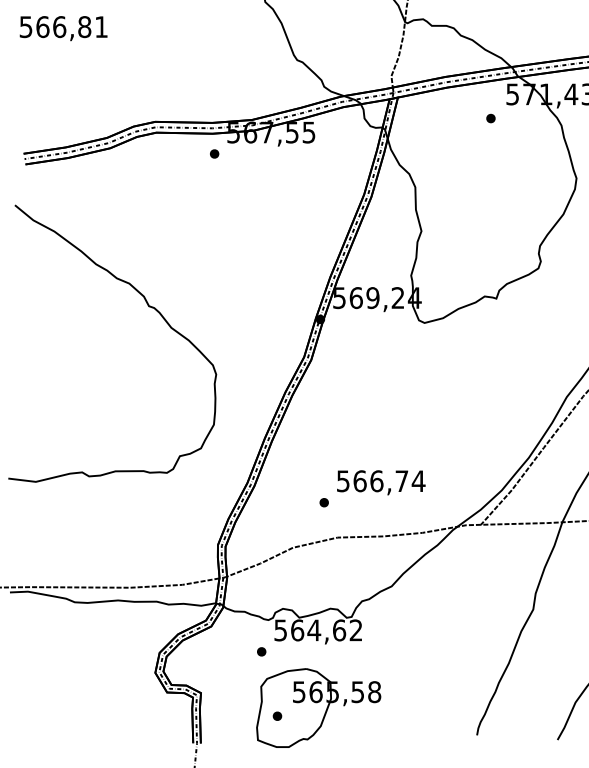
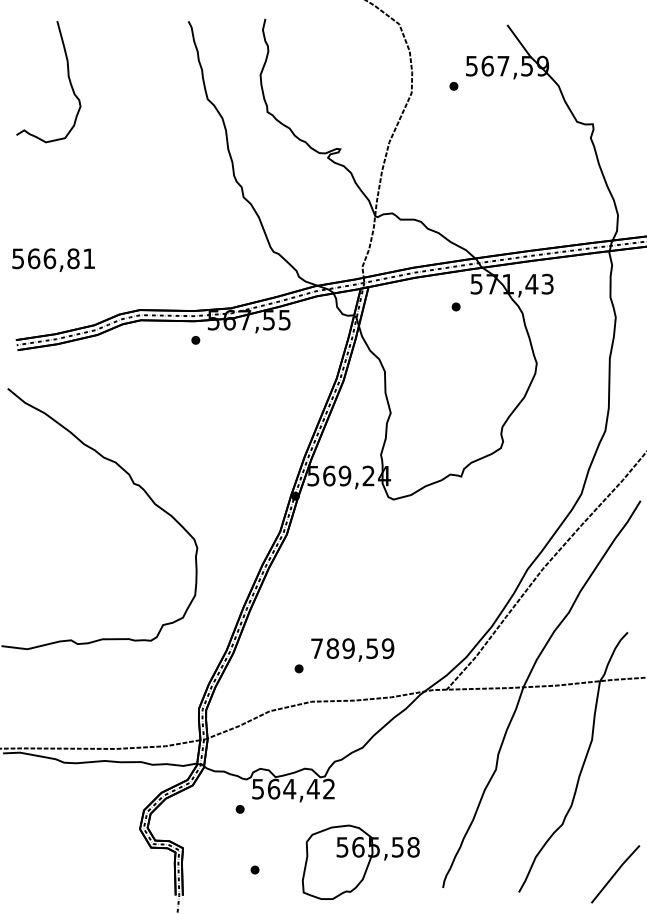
text: (63, 27) -> (53, 259), moved
text: (380, 481) -> (352, 648), 566,74 -> 789,59
text: (338, 629) -> (312, 788), 564,62 -> 564,42
part: (318, 707) -> (360, 861), moved

